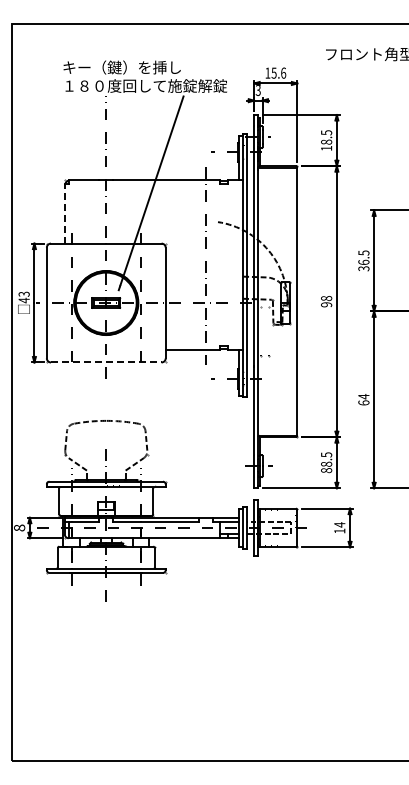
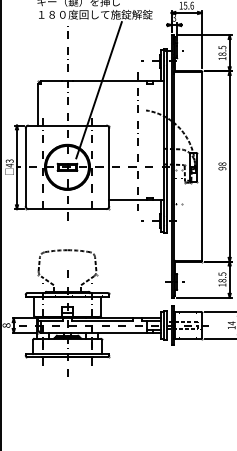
line: (64, 213) -> (38, 104), dashed -> solid
line: (106, 362) -> (67, 209), dashed -> solid
text: (326, 470) -> (222, 285), 88.5 -> 18.5

